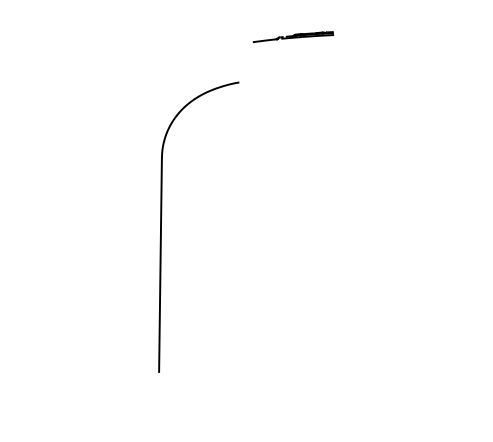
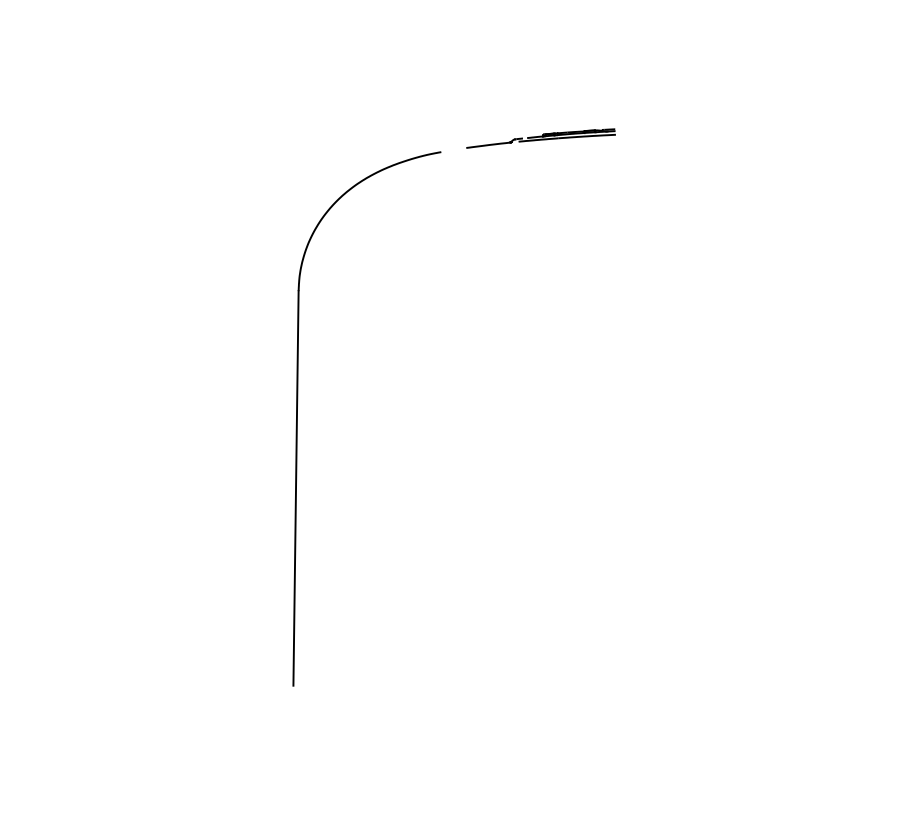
part: (292, 36) -> (539, 137), moved

